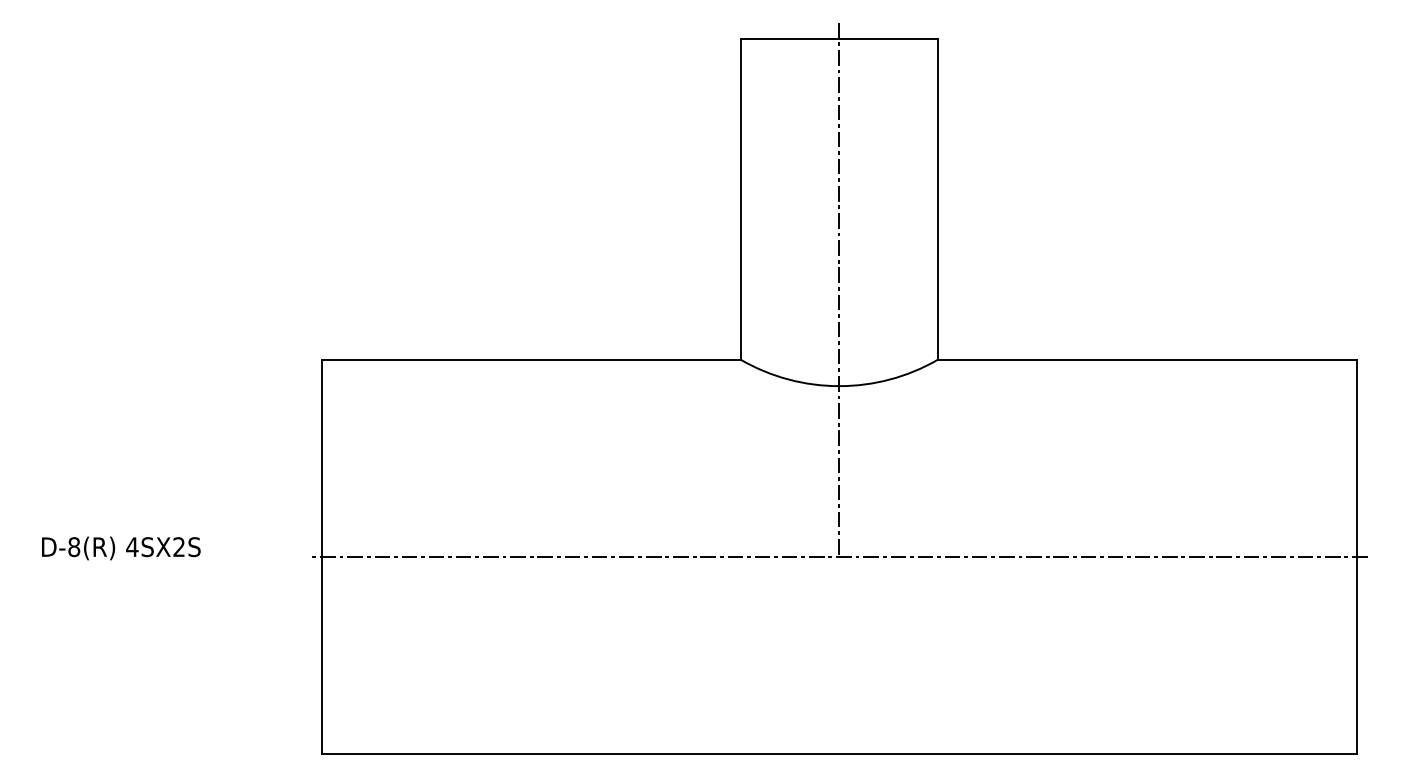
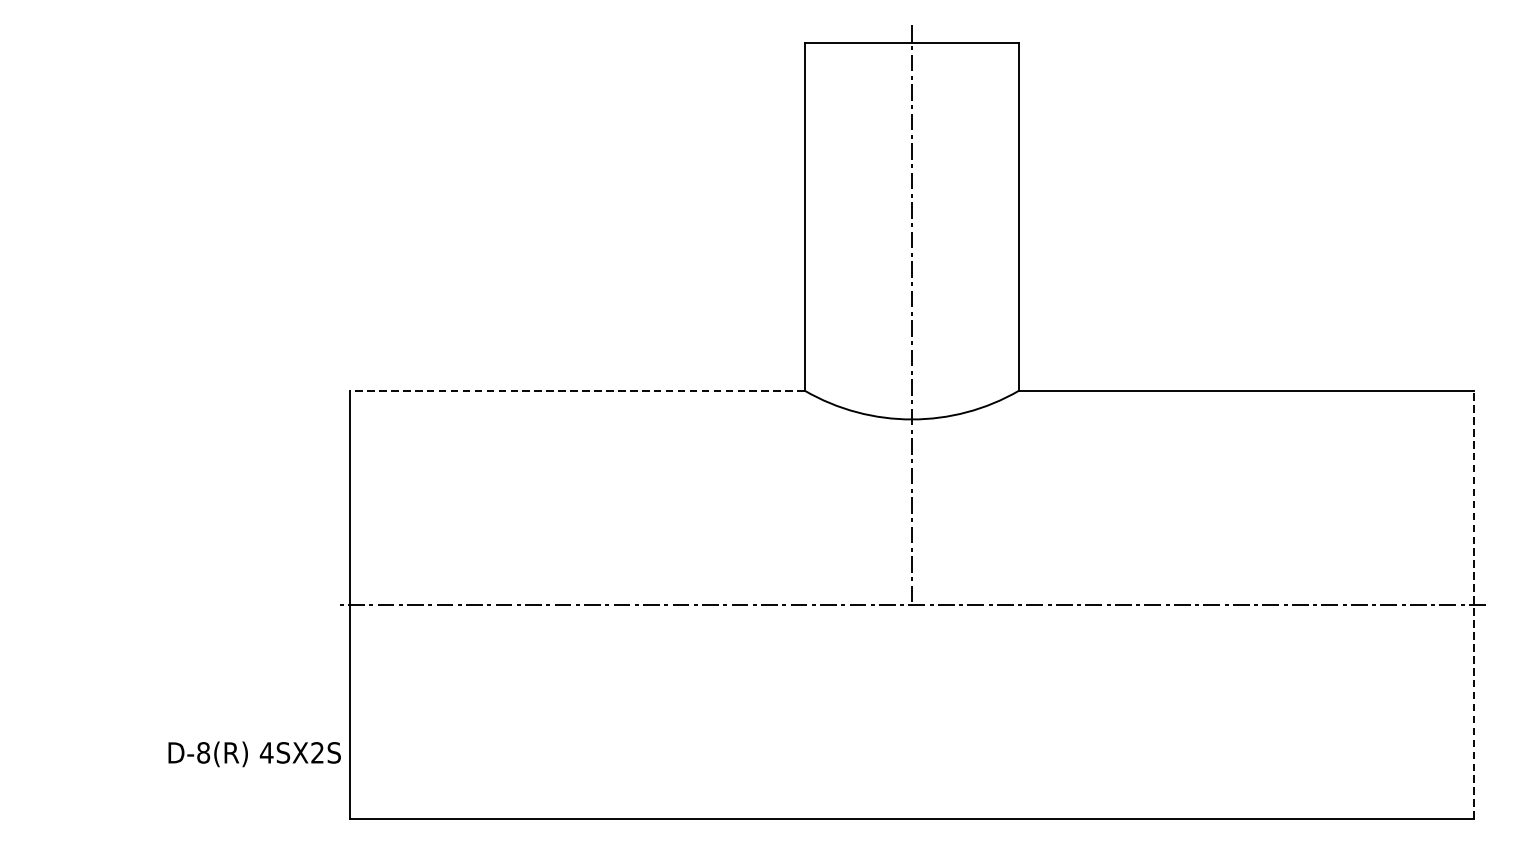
line: (531, 359) -> (577, 390), solid -> dashed
text: (121, 548) -> (254, 754), moved
line: (1356, 556) -> (1473, 604), solid -> dashed

